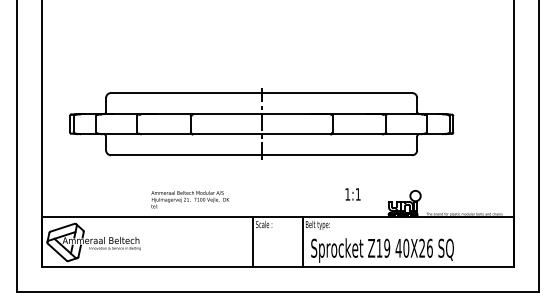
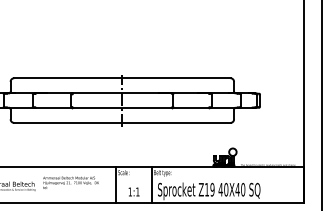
text: (352, 194) -> (133, 192), moved
text: (190, 199) -> (71, 182), moved
text: (425, 247) -> (240, 189), 40X26 -> 40X40

